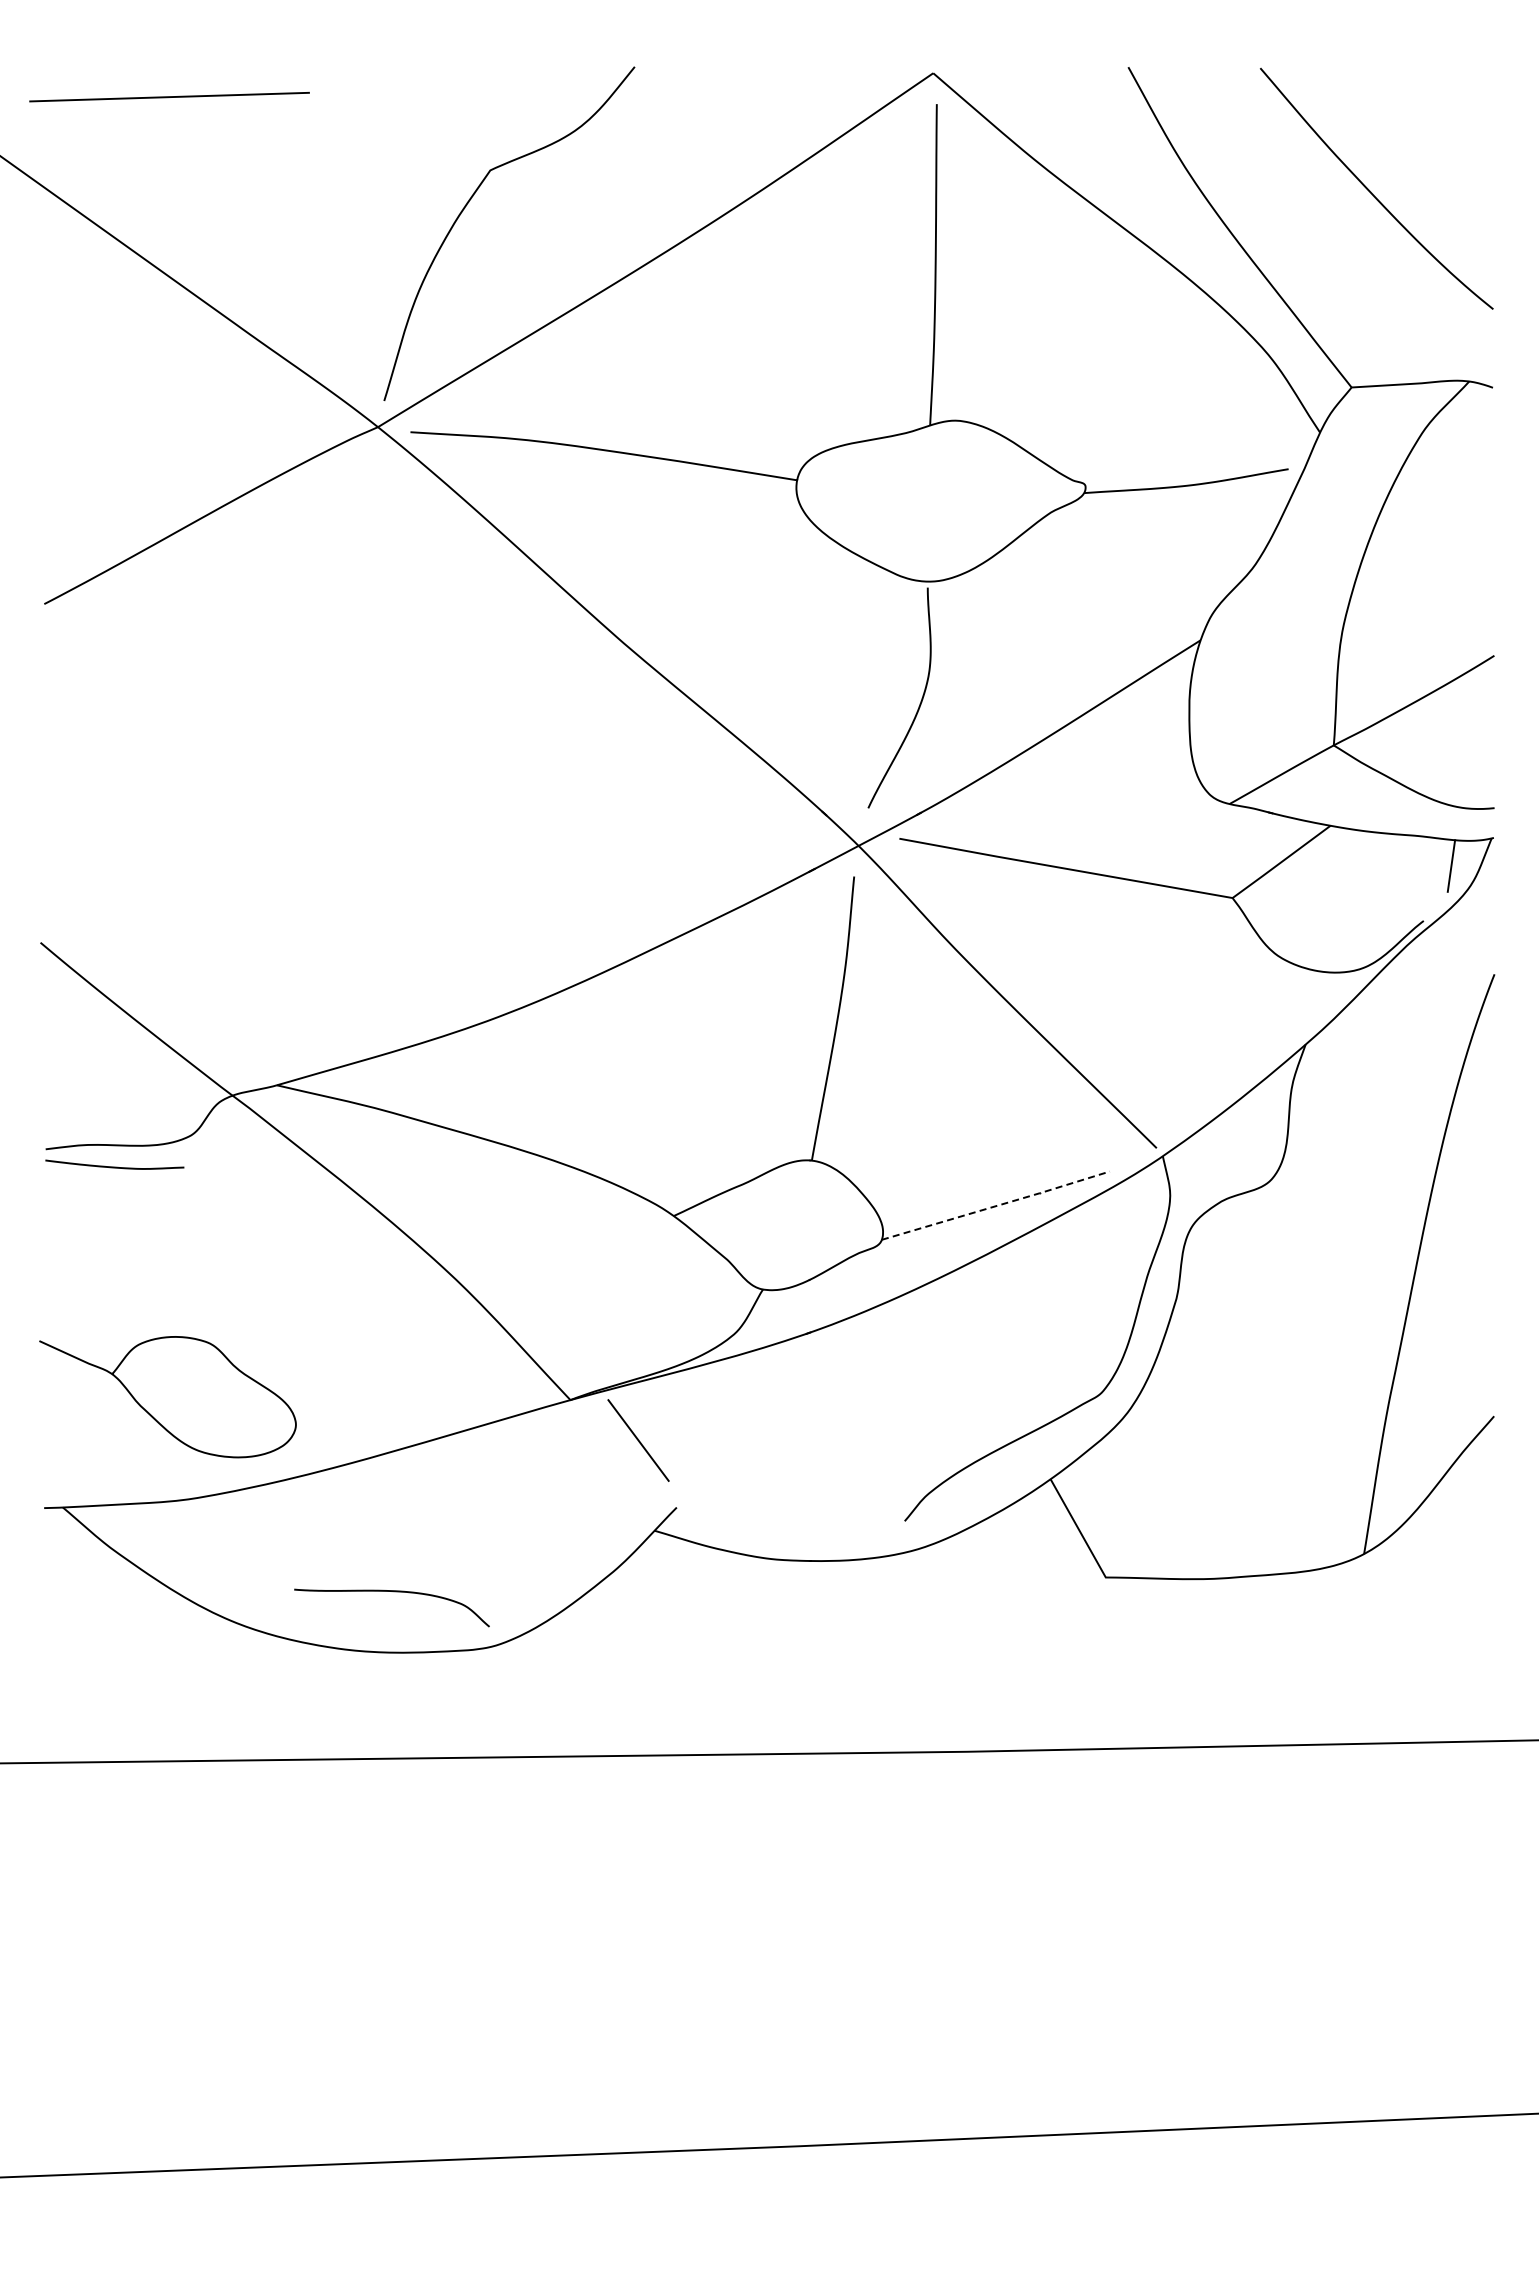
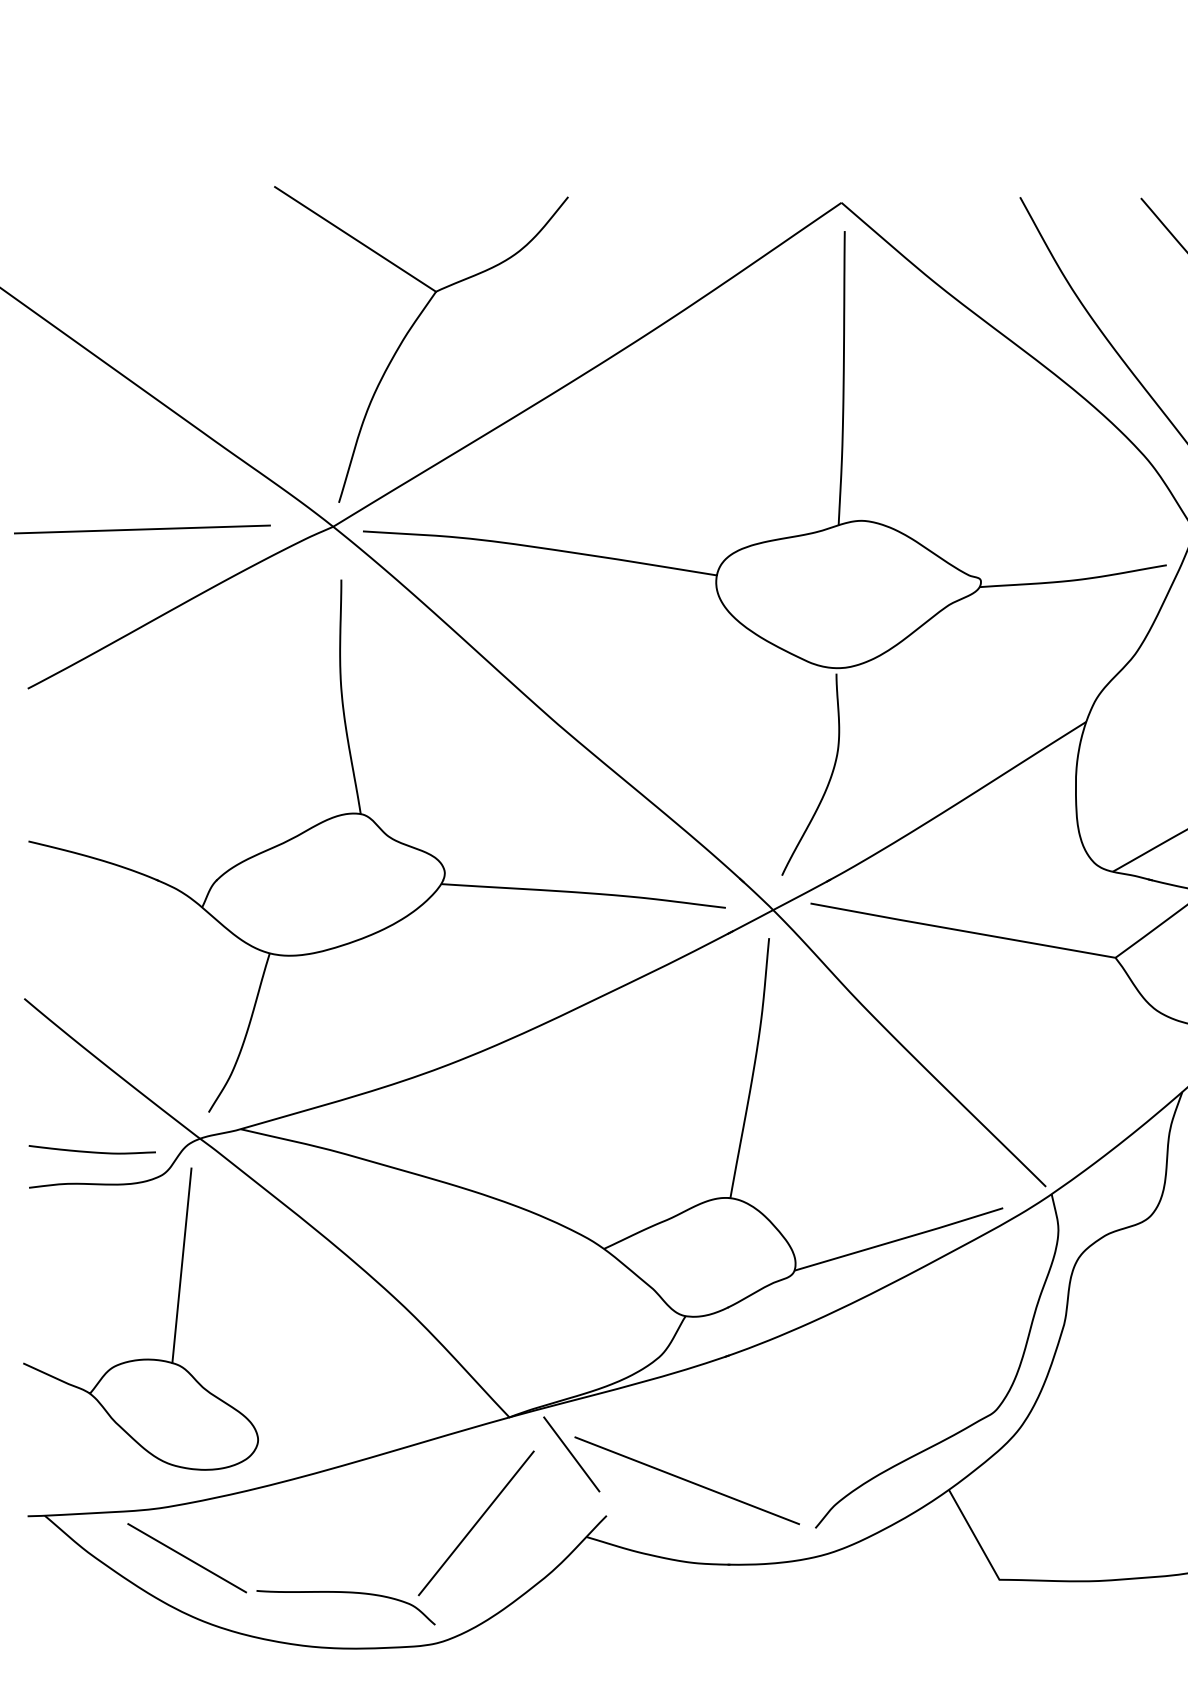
line: (169, 97) -> (142, 529), moved
line: (402, 113) -> (355, 239), added
part: (425, 775) -> (376, 845), added
curve: (114, 1166) -> (92, 1151), moved
line: (997, 1205) -> (900, 1239), dashed -> solid
line: (212, 1234) -> (181, 1265), added
line: (764, 1468) -> (687, 1480), added
line: (534, 1515) -> (476, 1523), added
line: (218, 1553) -> (187, 1557), added

